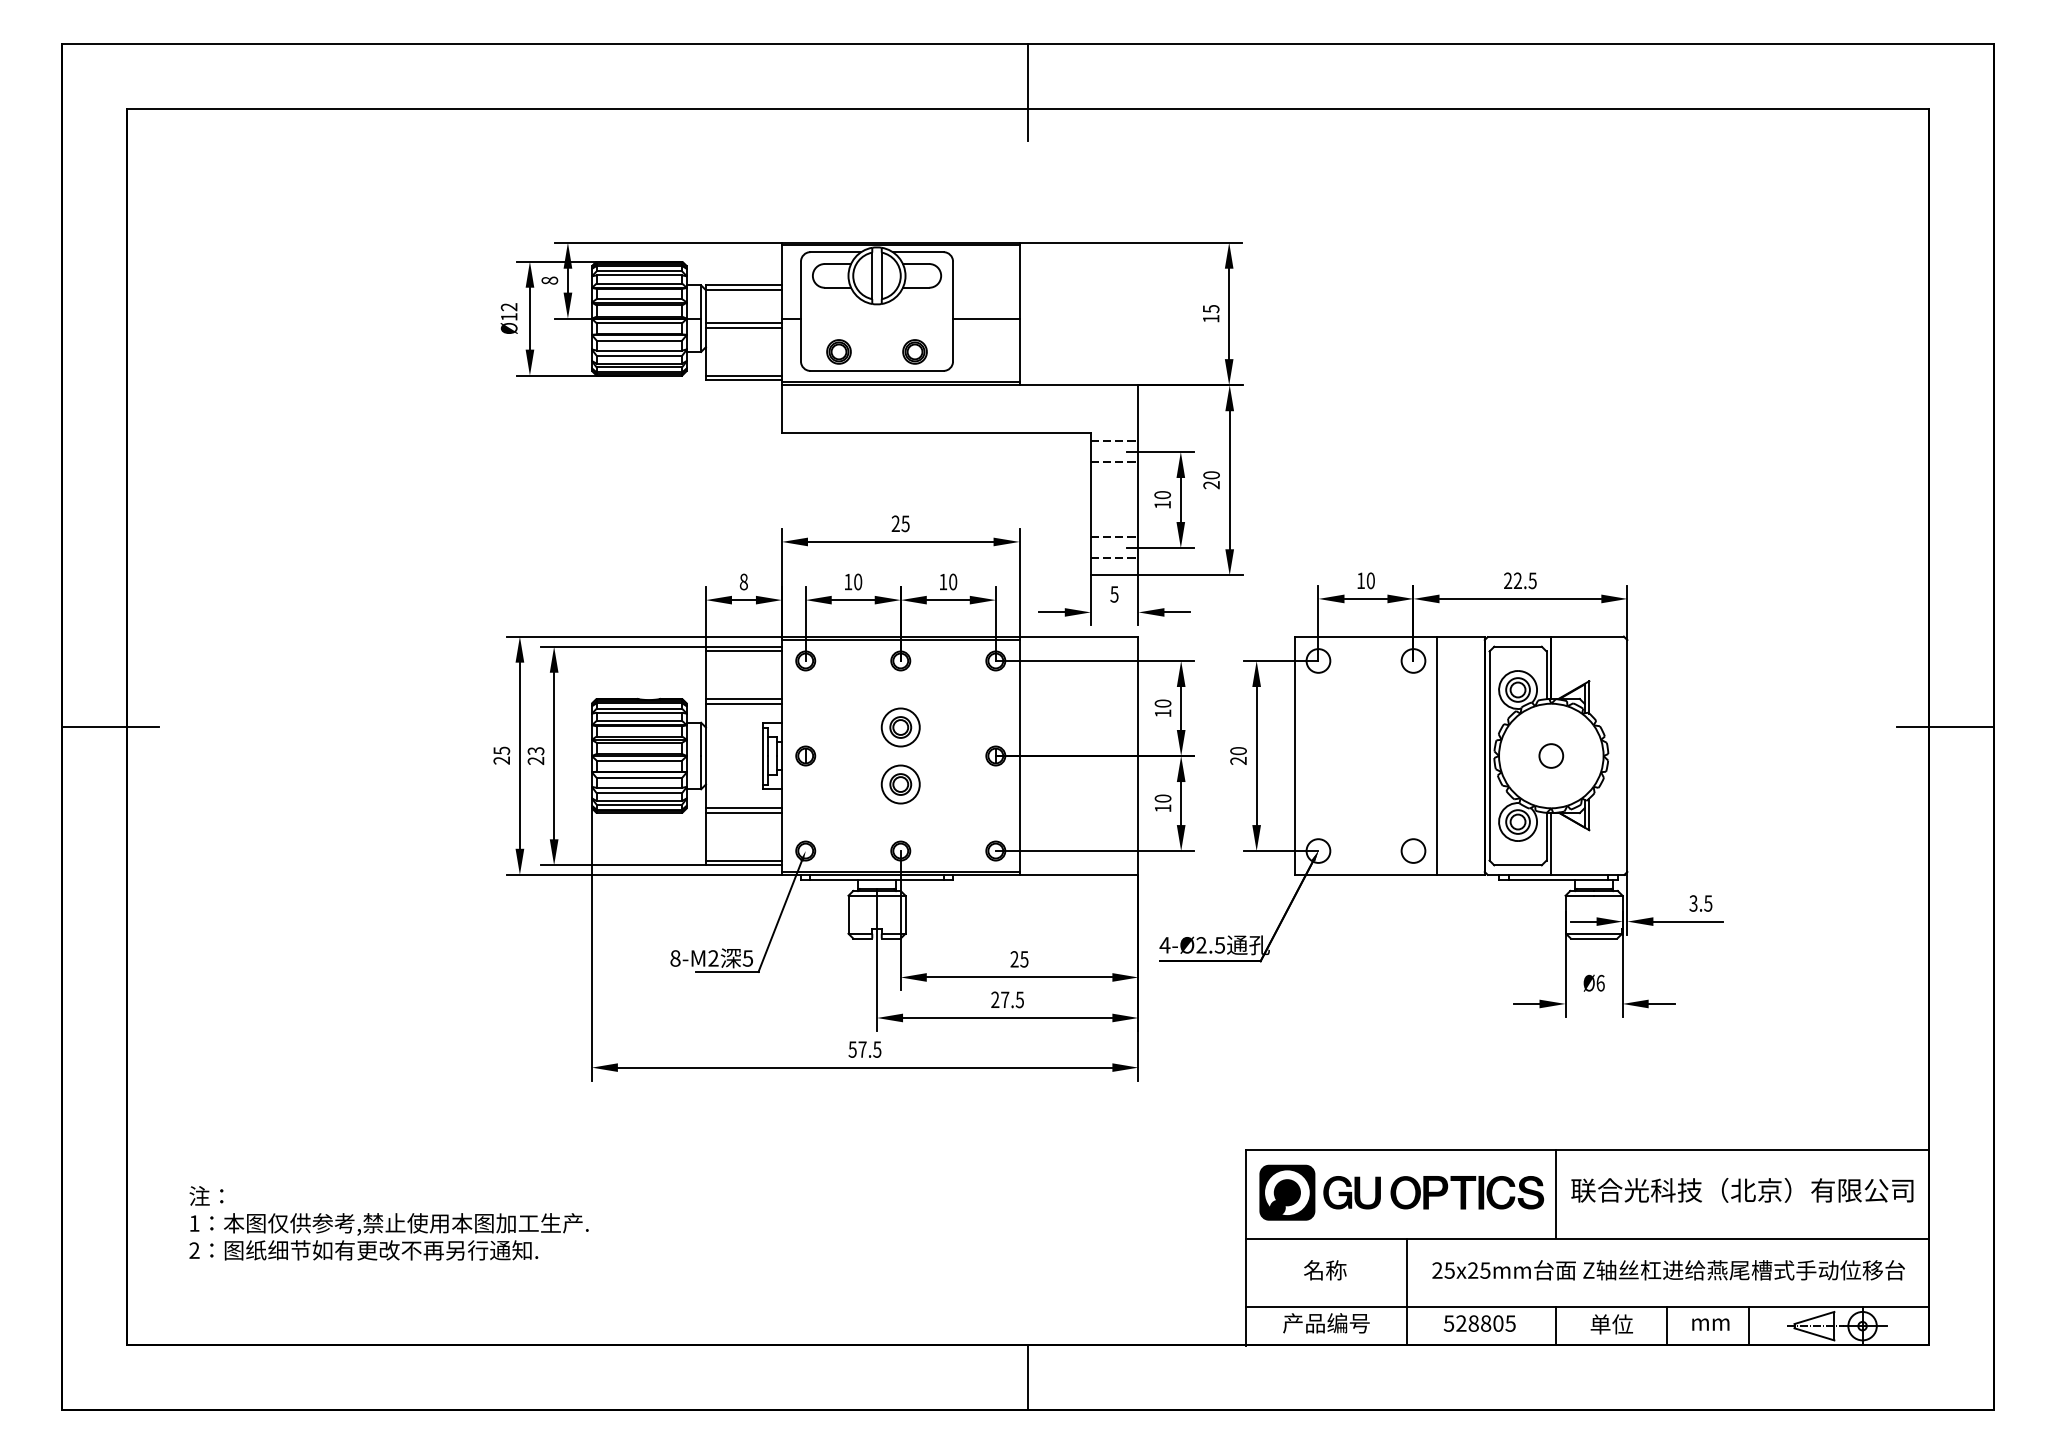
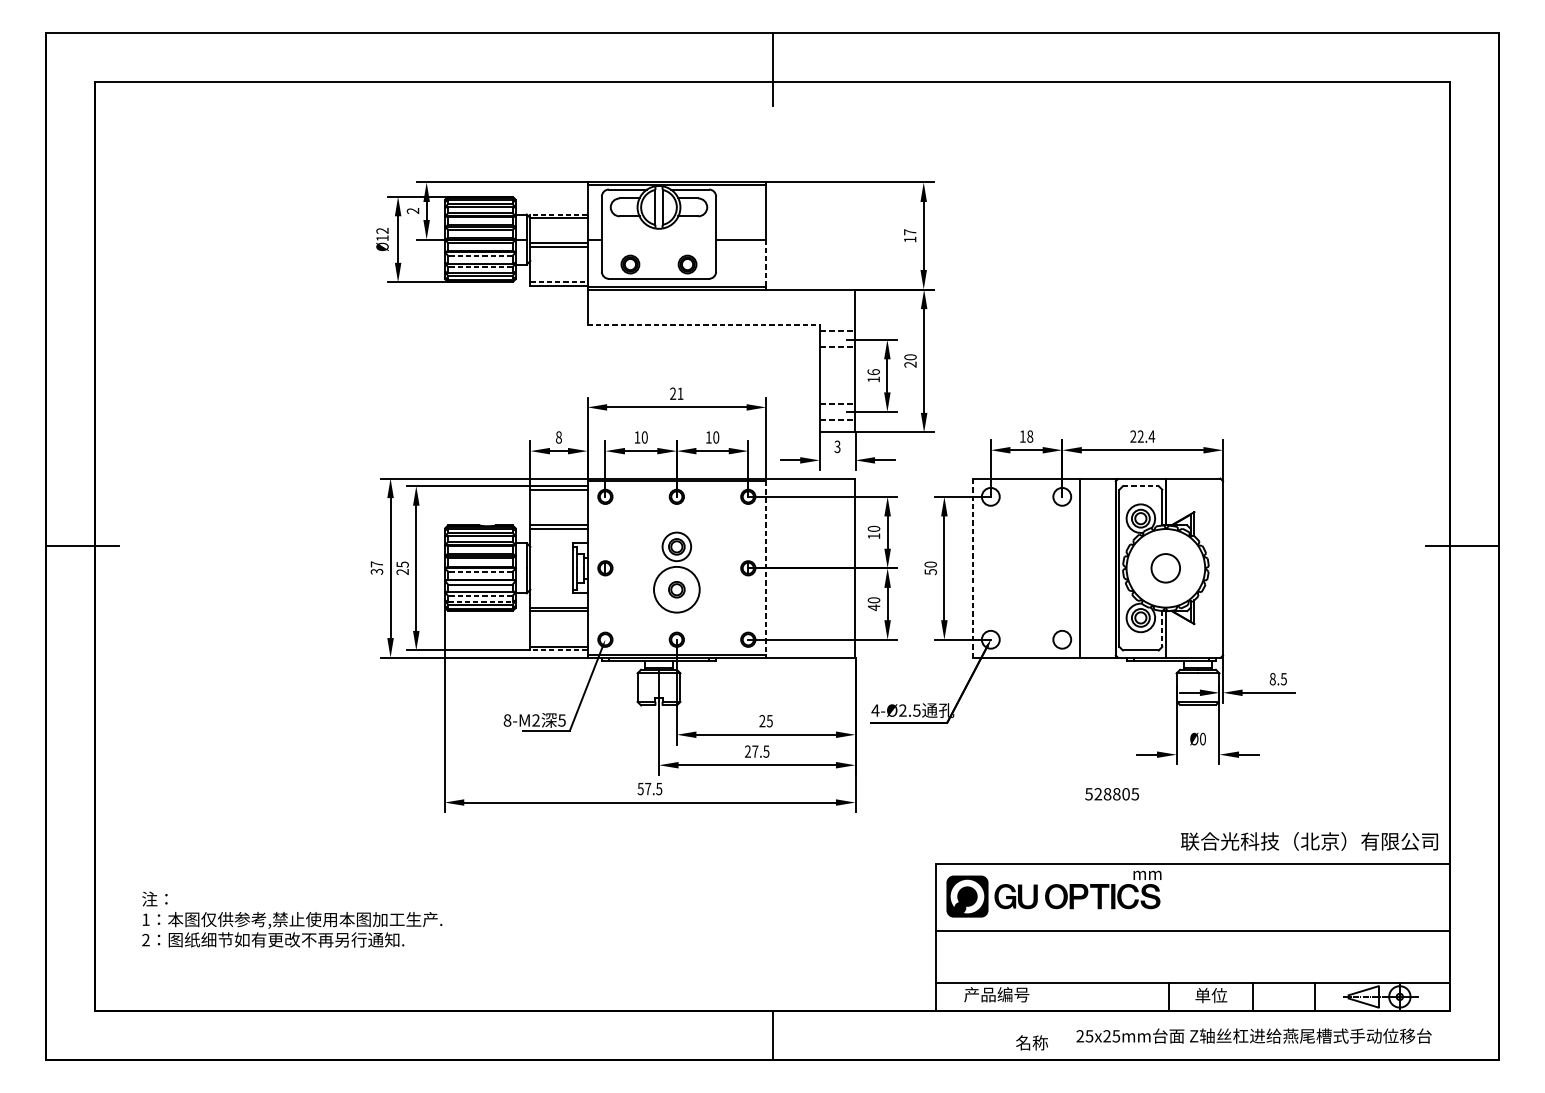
text: (549, 280) -> (412, 210), 8 -> 2
line: (743, 285) -> (558, 214), solid -> dashed
text: (1211, 309) -> (910, 232), 15 -> 17
line: (639, 340) -> (480, 255), solid -> dashed
line: (1019, 350) -> (766, 263), solid -> dashed
line: (639, 355) -> (480, 267), solid -> dashed
line: (744, 375) -> (559, 282), solid -> dashed
line: (936, 432) -> (703, 325), solid -> dashed
text: (1162, 495) -> (873, 372), 10 -> 16
text: (905, 523) -> (680, 393), 25 -> 21
text: (1370, 580) -> (1029, 436), 10 -> 18
text: (1532, 580) -> (1151, 436), 22.5 -> 22.4
text: (1114, 594) -> (837, 446), 5 -> 3
line: (1518, 646) -> (1141, 485), solid -> dashed
text: (535, 750) -> (402, 564), 23 -> 25
text: (501, 755) -> (376, 567), 25 -> 37
circle: (1551, 755) -> (1166, 567), size x1.6
line: (1019, 756) -> (766, 568), solid -> dashed
line: (1294, 756) -> (972, 568), solid -> dashed
line: (639, 760) -> (480, 571), solid -> dashed
text: (1238, 761) -> (930, 572), 20 -> 50
circle: (900, 784) -> (676, 589), size x1.6
line: (639, 793) -> (480, 596), solid -> dashed
line: (639, 800) -> (480, 601), solid -> dashed
text: (1163, 808) -> (874, 607), 10 -> 40
line: (1546, 836) -> (1162, 628), solid -> dashed
line: (743, 865) -> (558, 650), solid -> dashed
text: (1693, 903) -> (1272, 679), 3.5 -> 8.5
text: (1600, 983) -> (1202, 739), Ø6 -> Ø0
text: (1742, 1190) -> (1309, 841), moved
line: (1555, 1193) -> (1169, 897), removed
text: (1325, 1270) -> (1032, 1042), moved
text: (1668, 1270) -> (1253, 1036), moved
line: (1407, 1291) -> (1057, 970), removed
text: (1479, 1323) -> (1111, 794), moved
text: (1710, 1324) -> (1147, 875), moved

